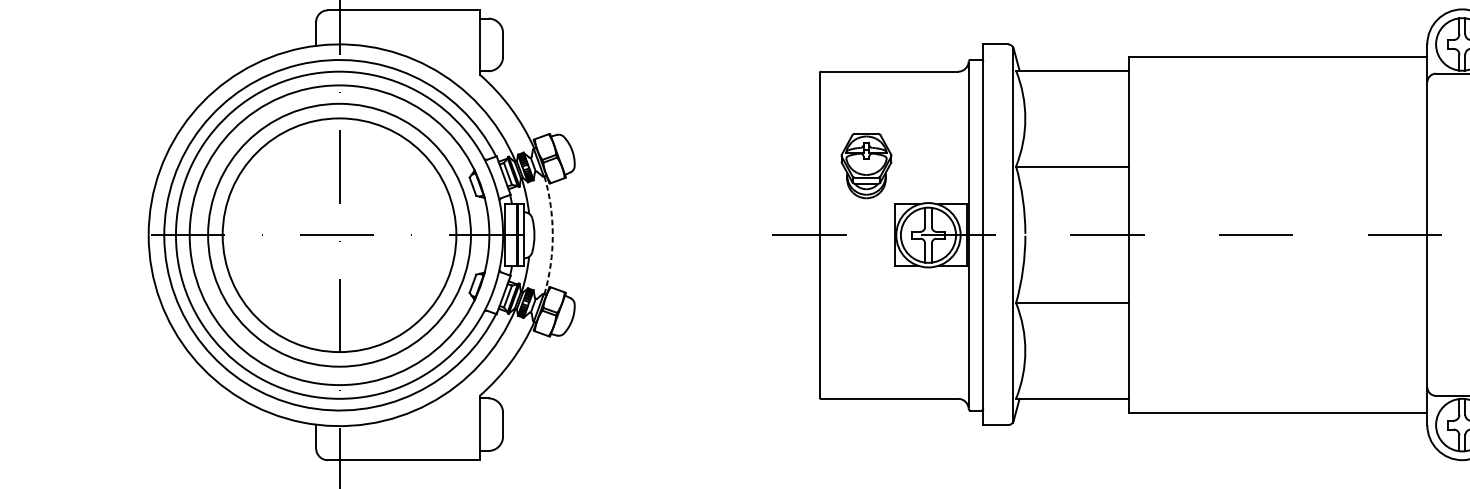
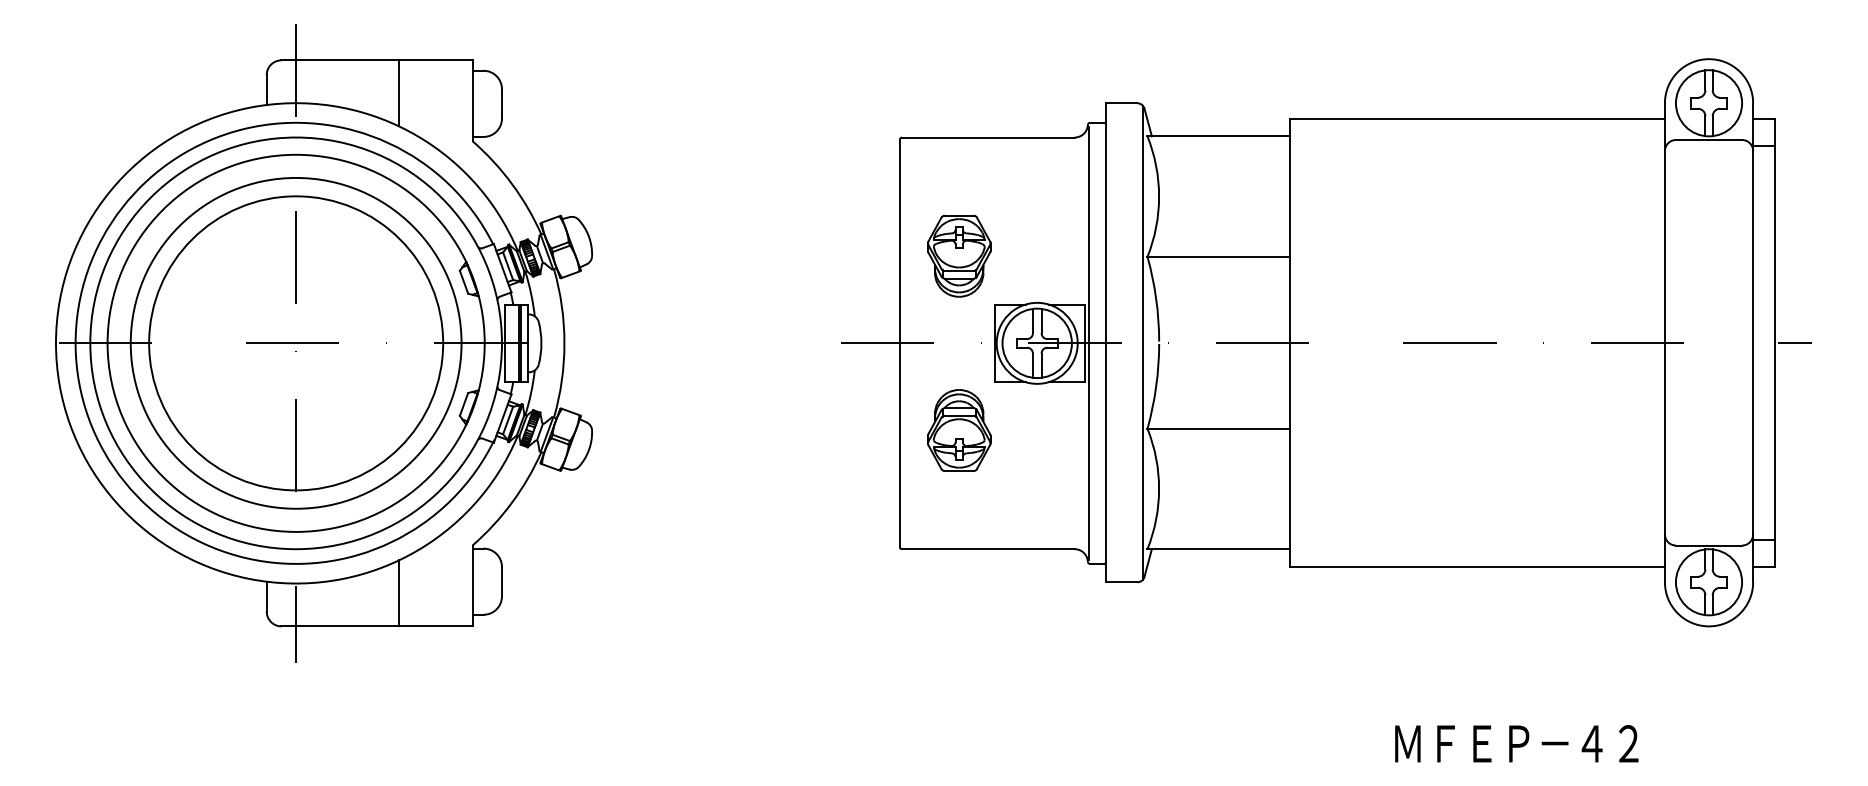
line: (421, 36) -> (399, 93), added
arc: (552, 235) -> (564, 343), dashed -> solid
part: (866, 304) -> (959, 430), added
line: (421, 434) -> (399, 593), added

